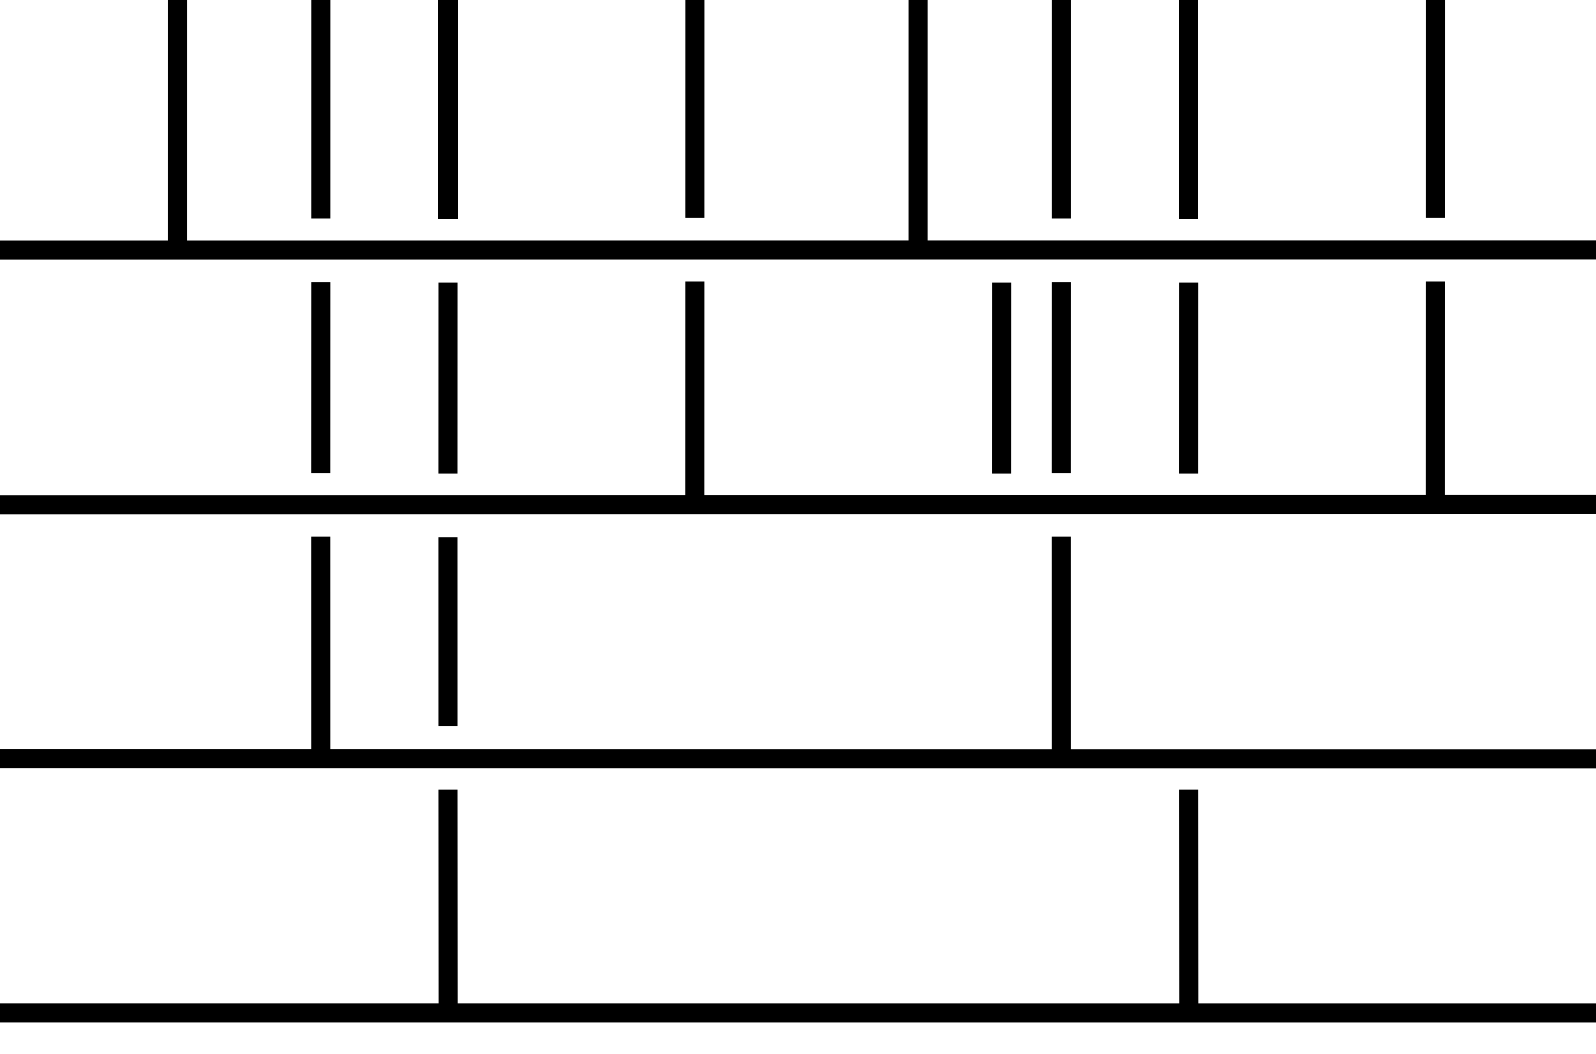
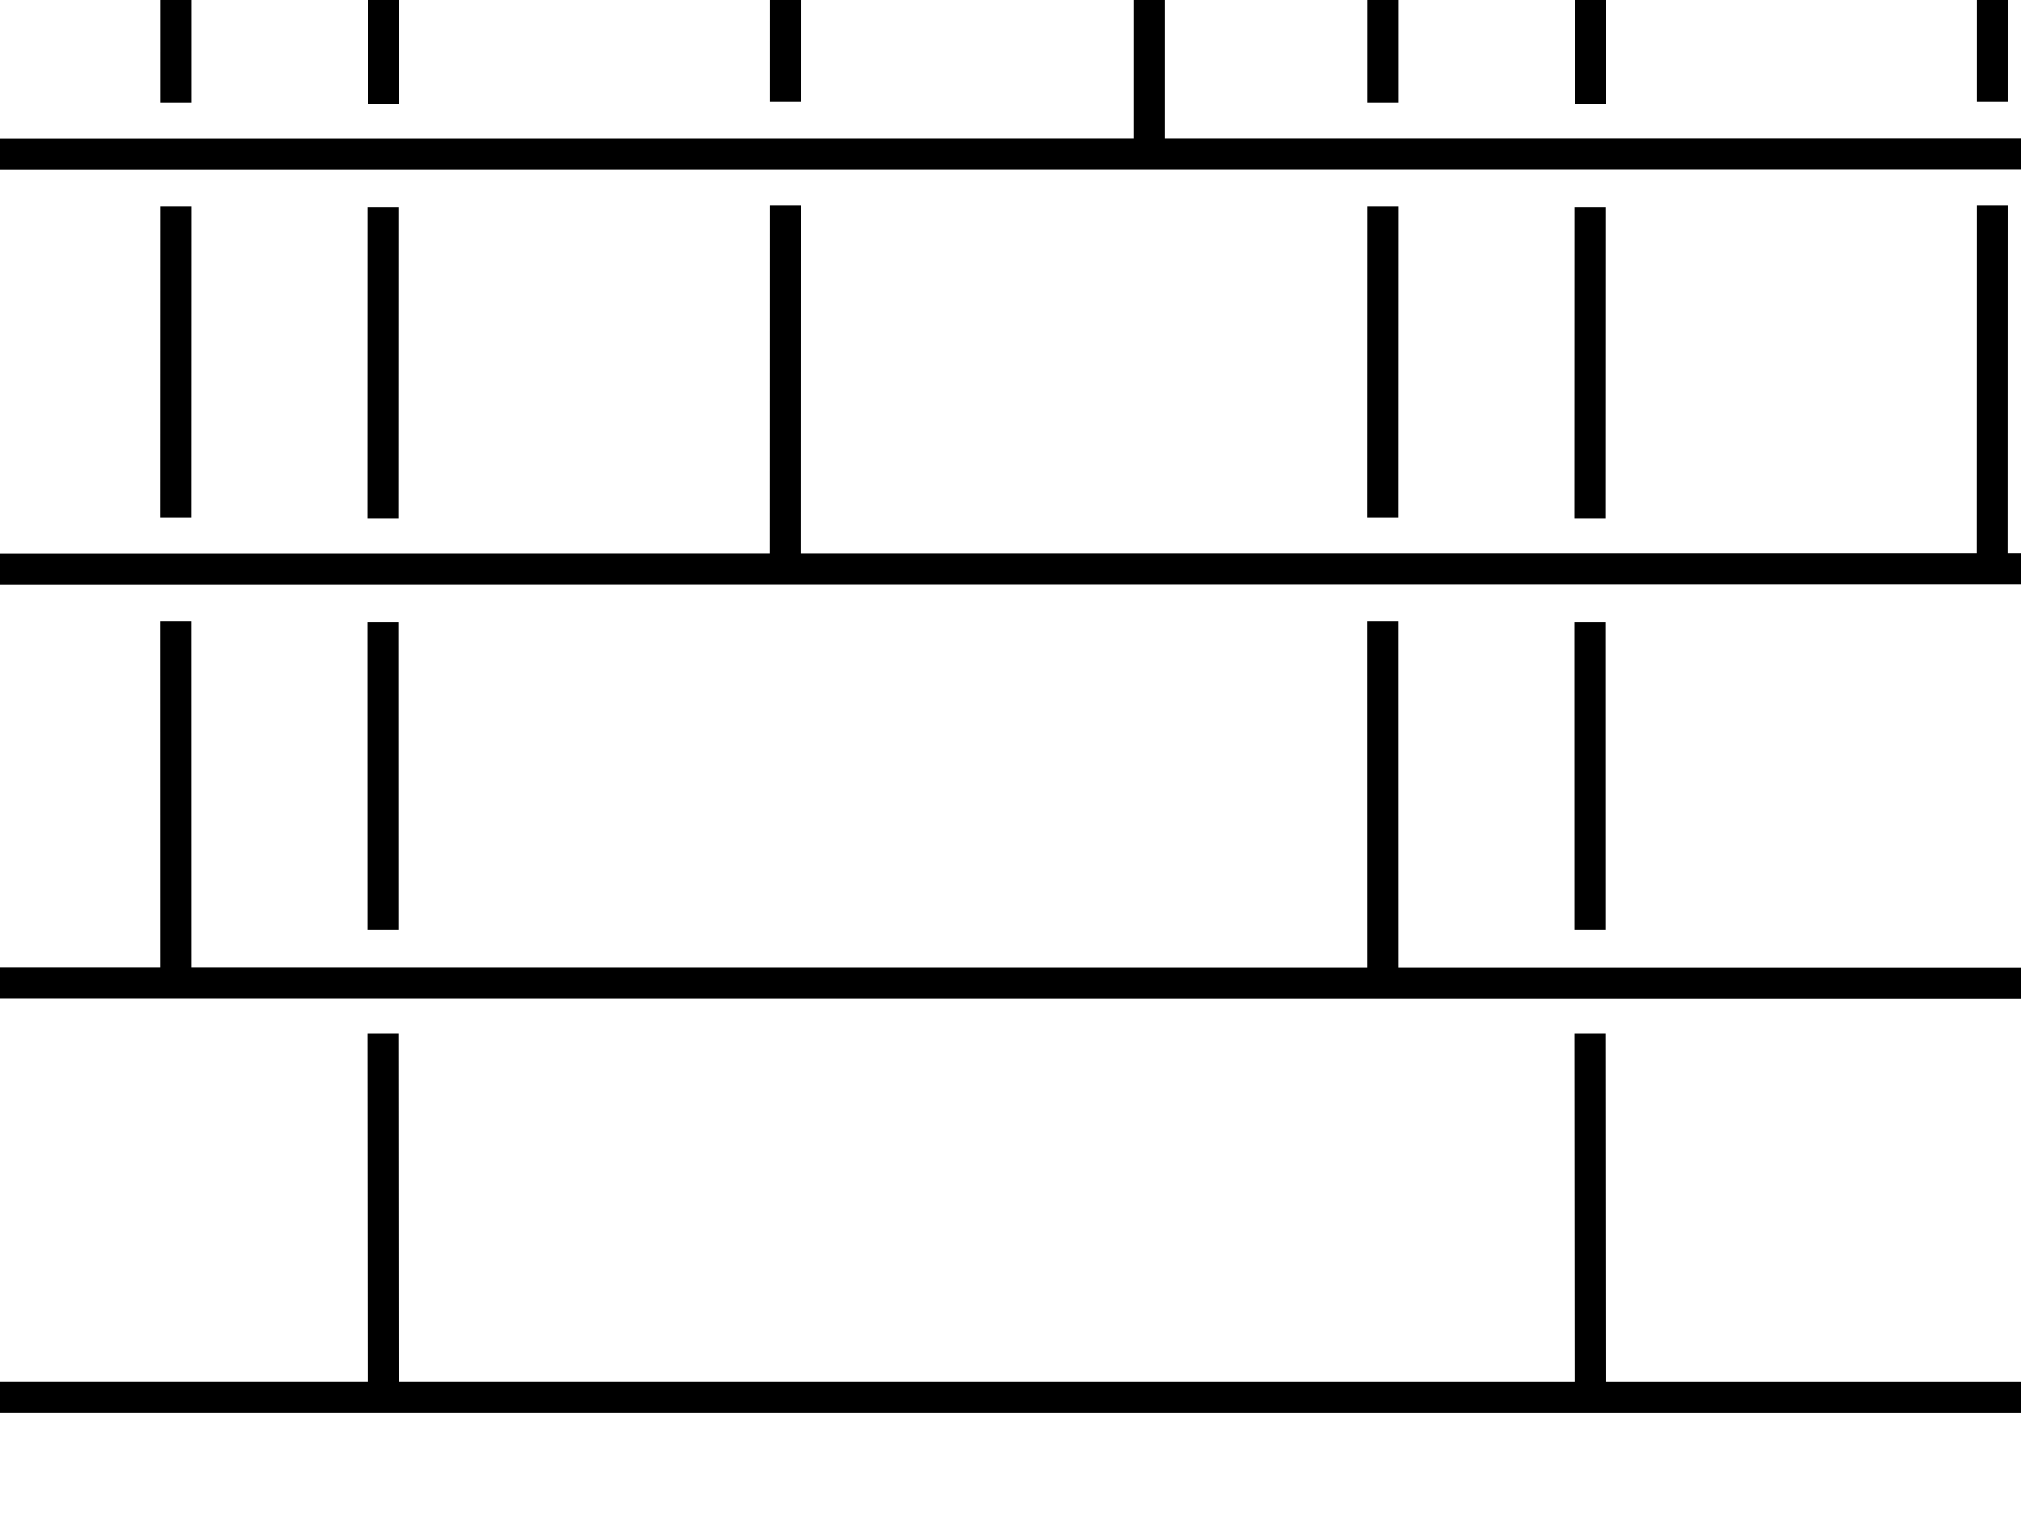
line: (1001, 377) -> (1285, 361), removed
line: (1188, 631) -> (1589, 775), added

